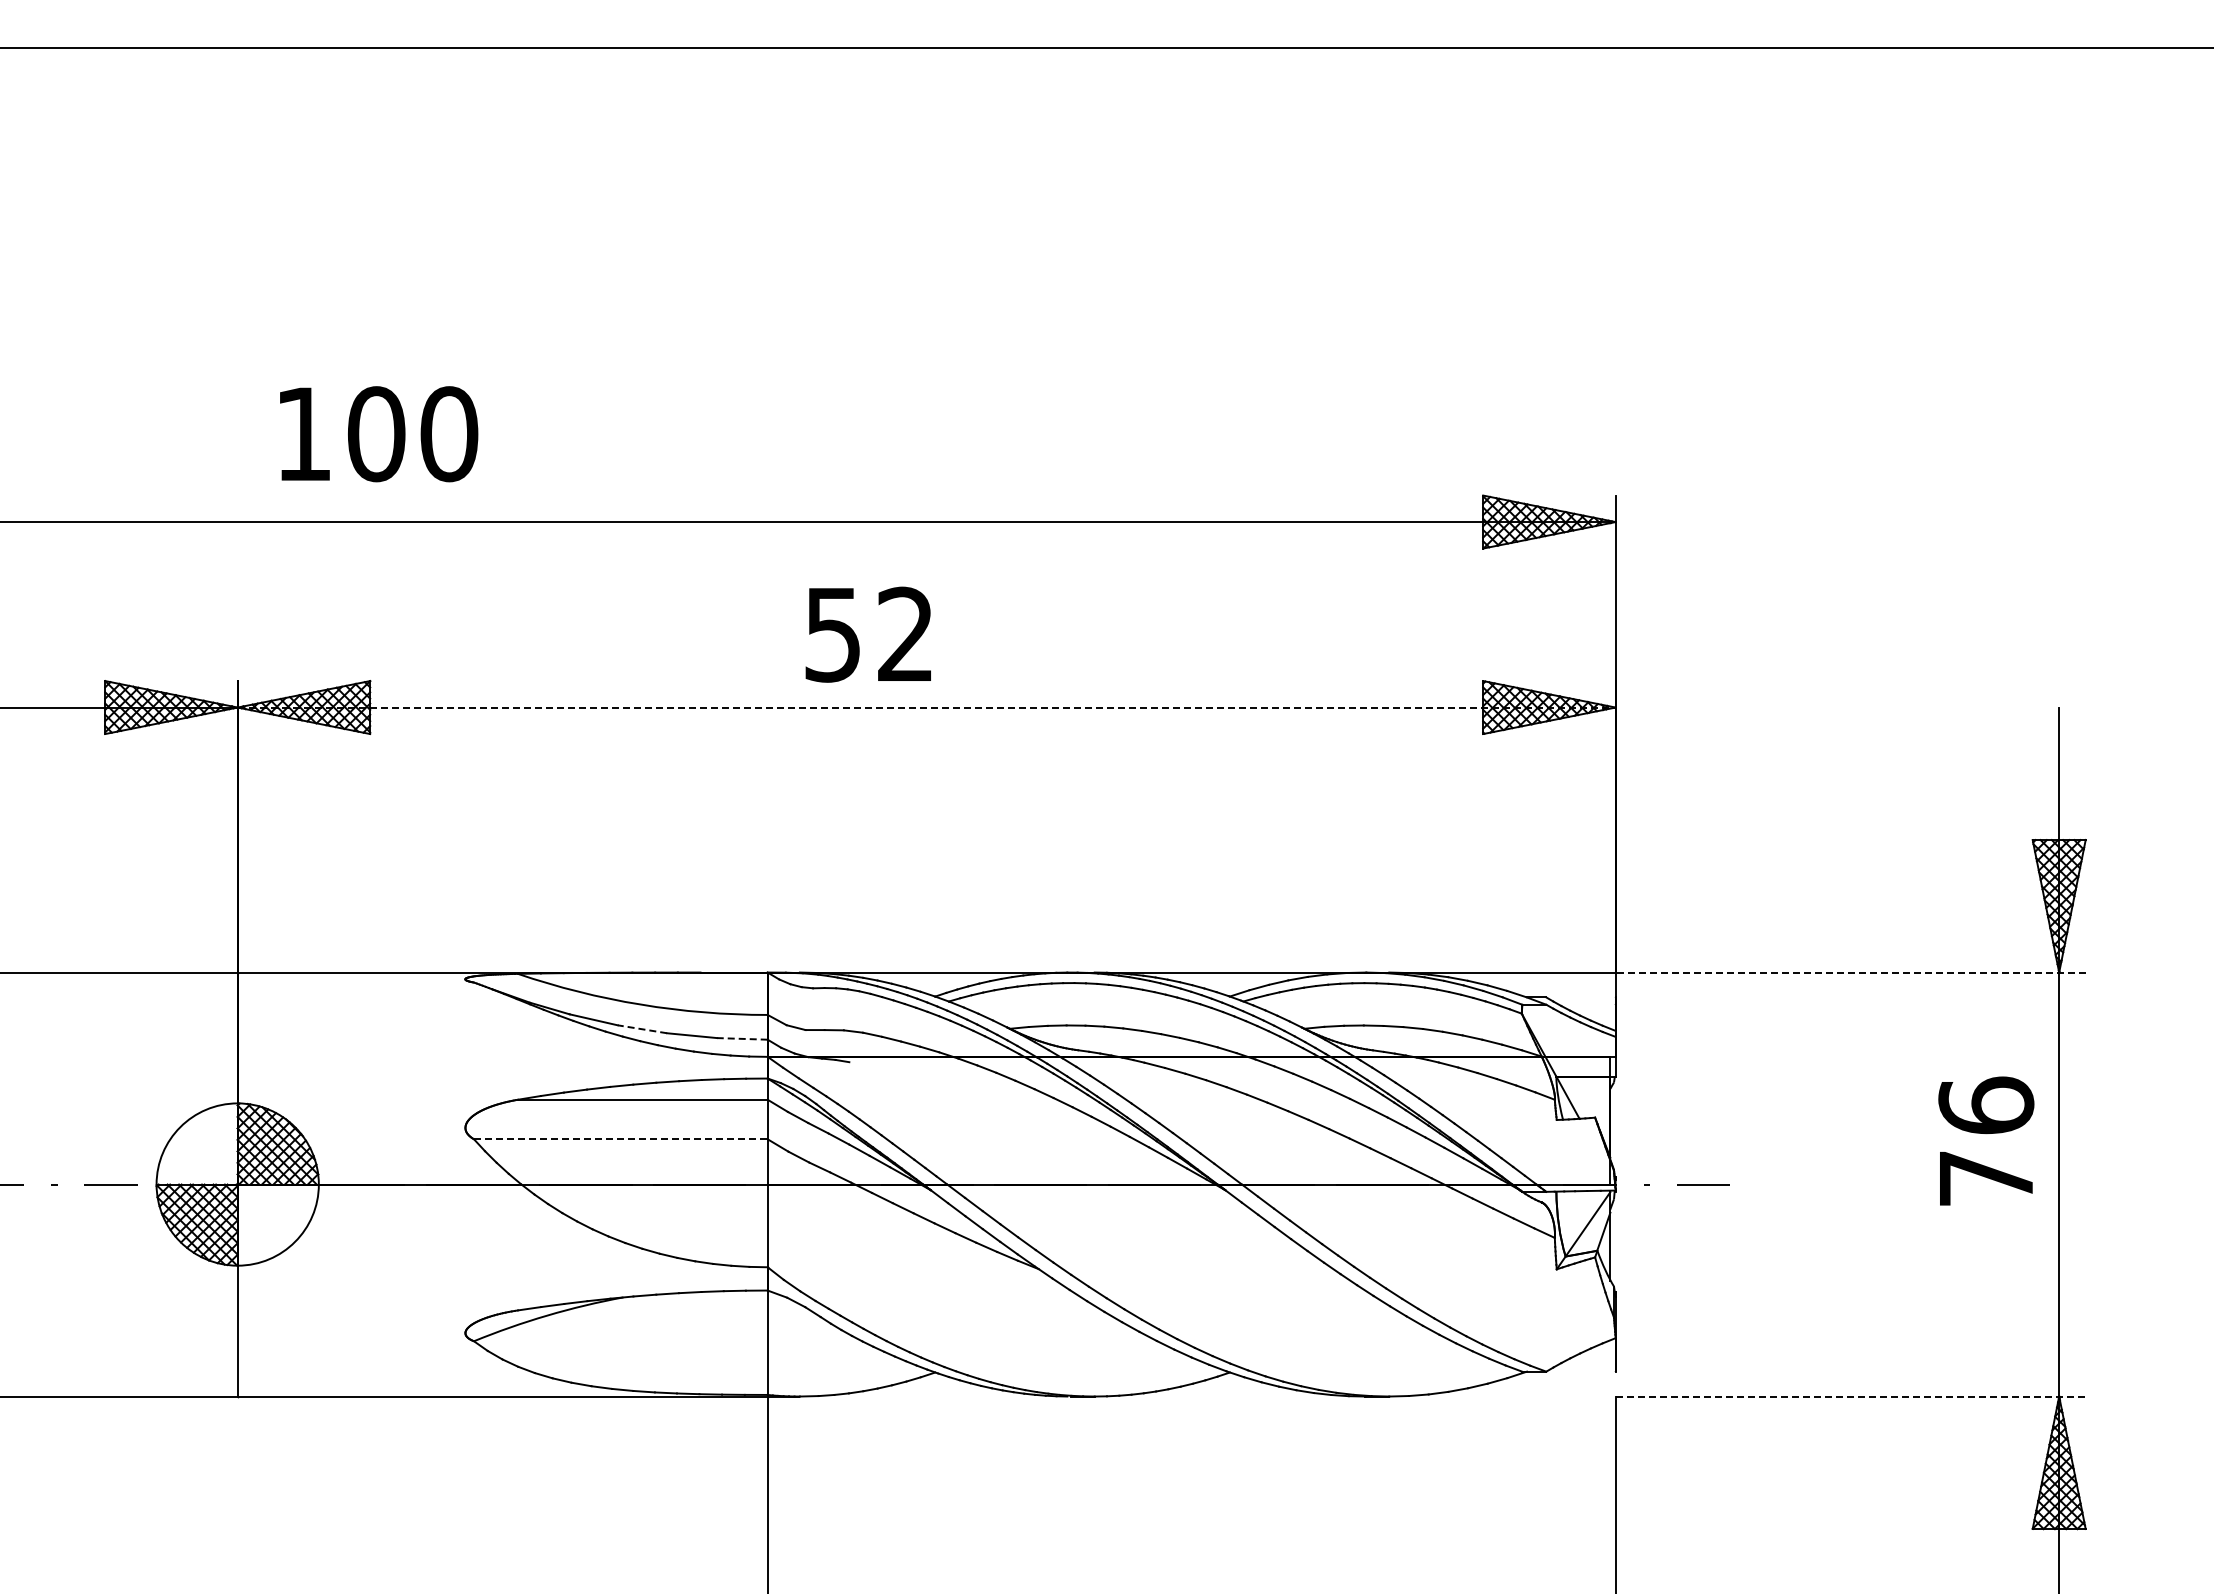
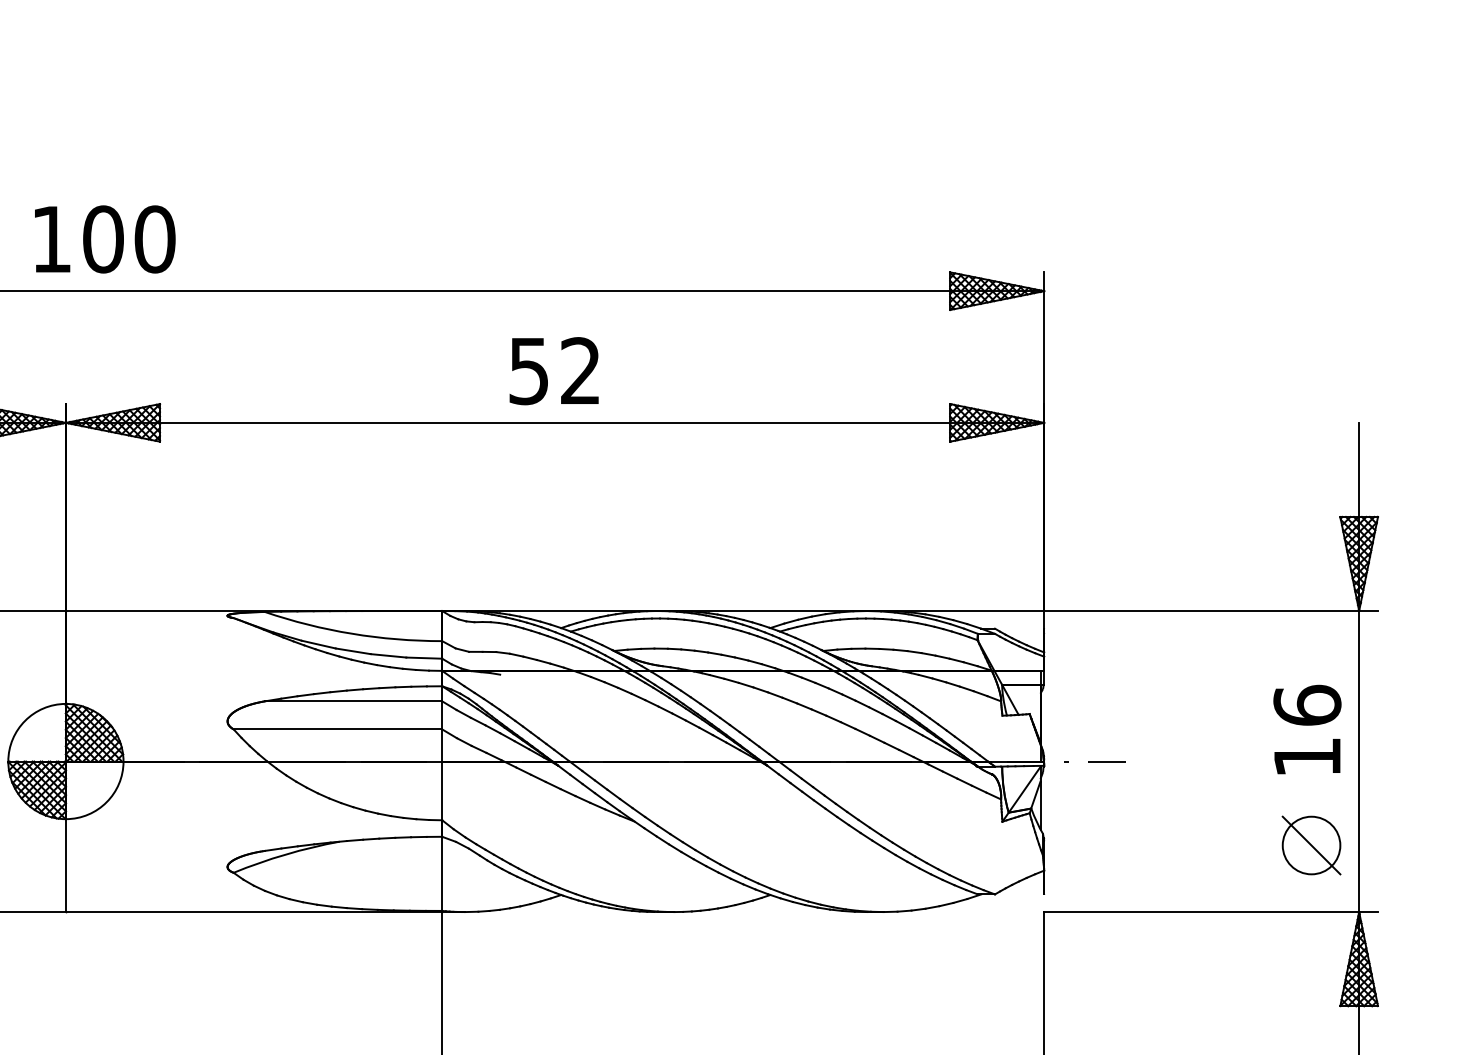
text: (379, 434) -> (105, 239), moved
text: (867, 634) -> (553, 371), moved
line: (926, 707) -> (554, 422), dashed -> solid
line: (1850, 972) -> (1211, 610), dashed -> solid
line: (642, 1029) -> (353, 651), dashed -> solid
line: (741, 1038) -> (423, 657), dashed -> solid
line: (620, 1139) -> (337, 729), dashed -> solid
text: (1986, 1178) -> (1307, 757), 76 -> 16
part: (1991, 1302) -> (1311, 845), added
line: (1851, 1396) -> (1211, 912), dashed -> solid

